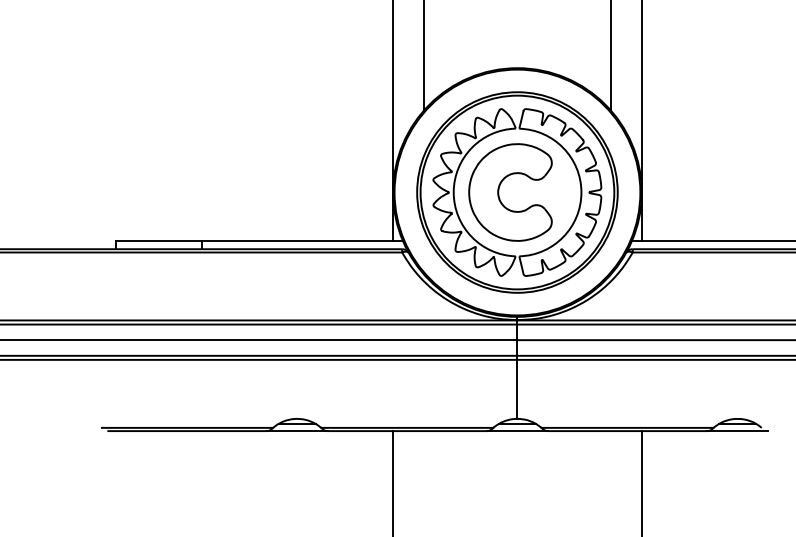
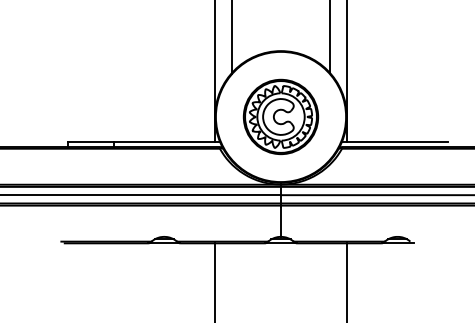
part: (516, 191) -> (280, 116), size x0.7

